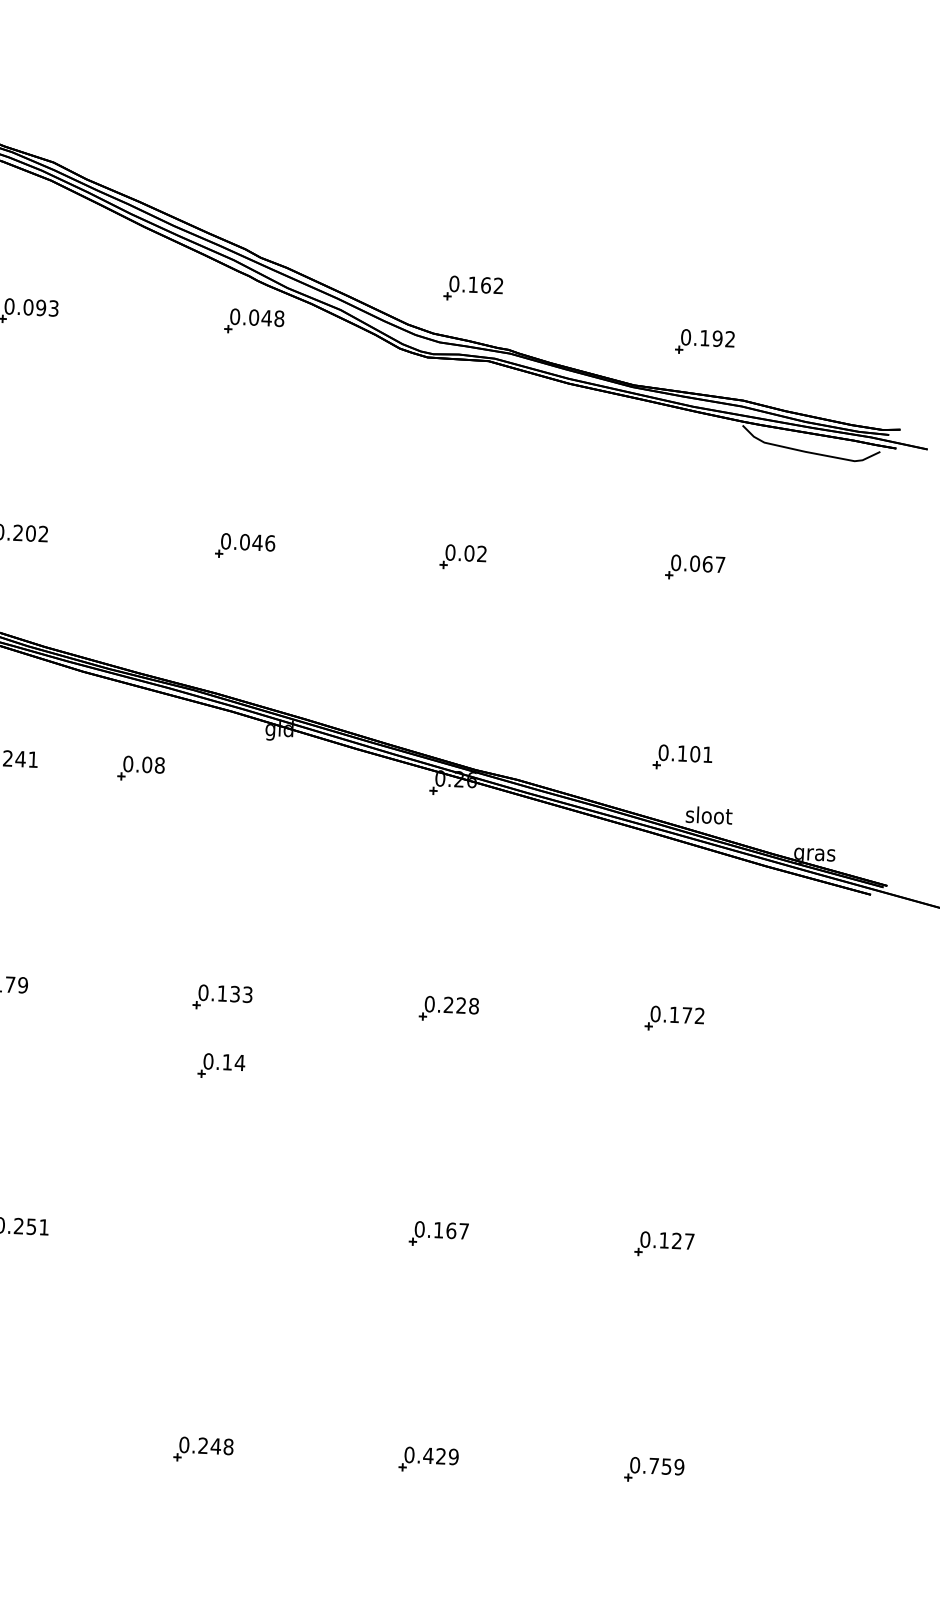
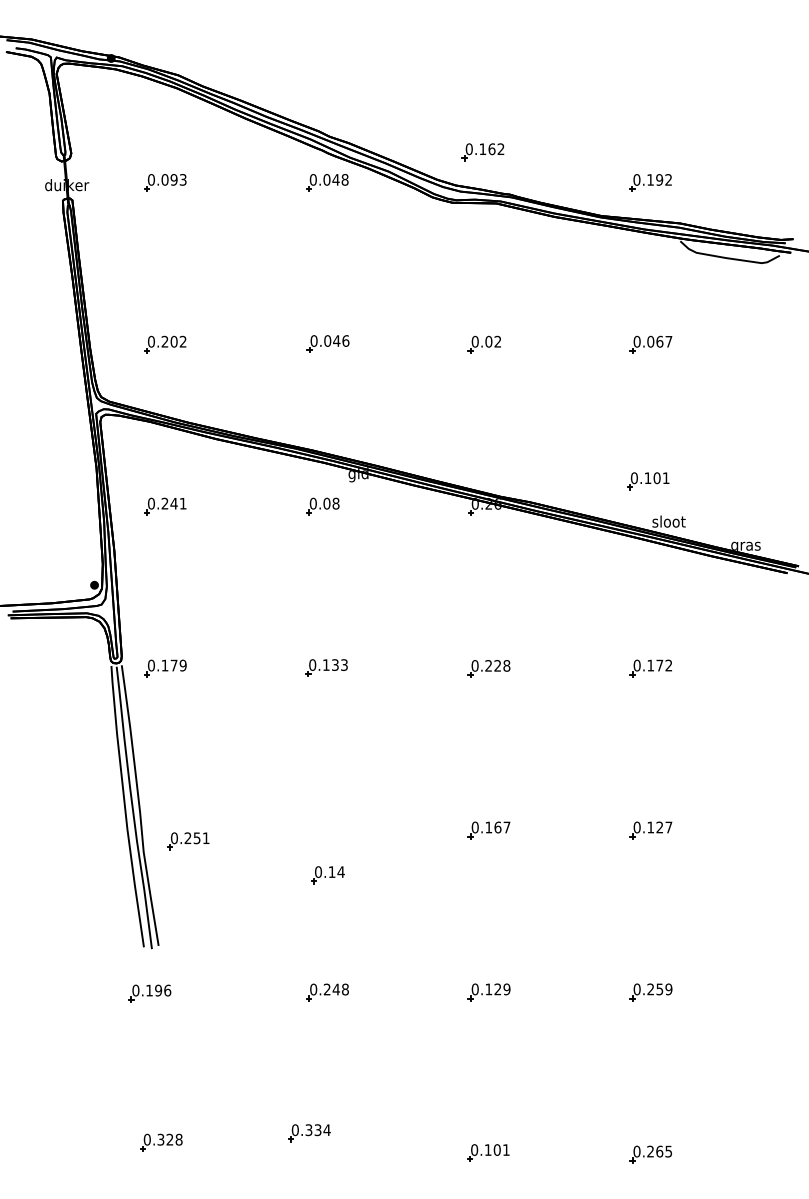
part: (140, 768) -> (322, 506), moved
part: (220, 1066) -> (327, 875), moved
text: (427, 1455) -> (488, 989), 0.429 -> 0.129
text: (653, 1466) -> (650, 989), 0.759 -> 0.259

